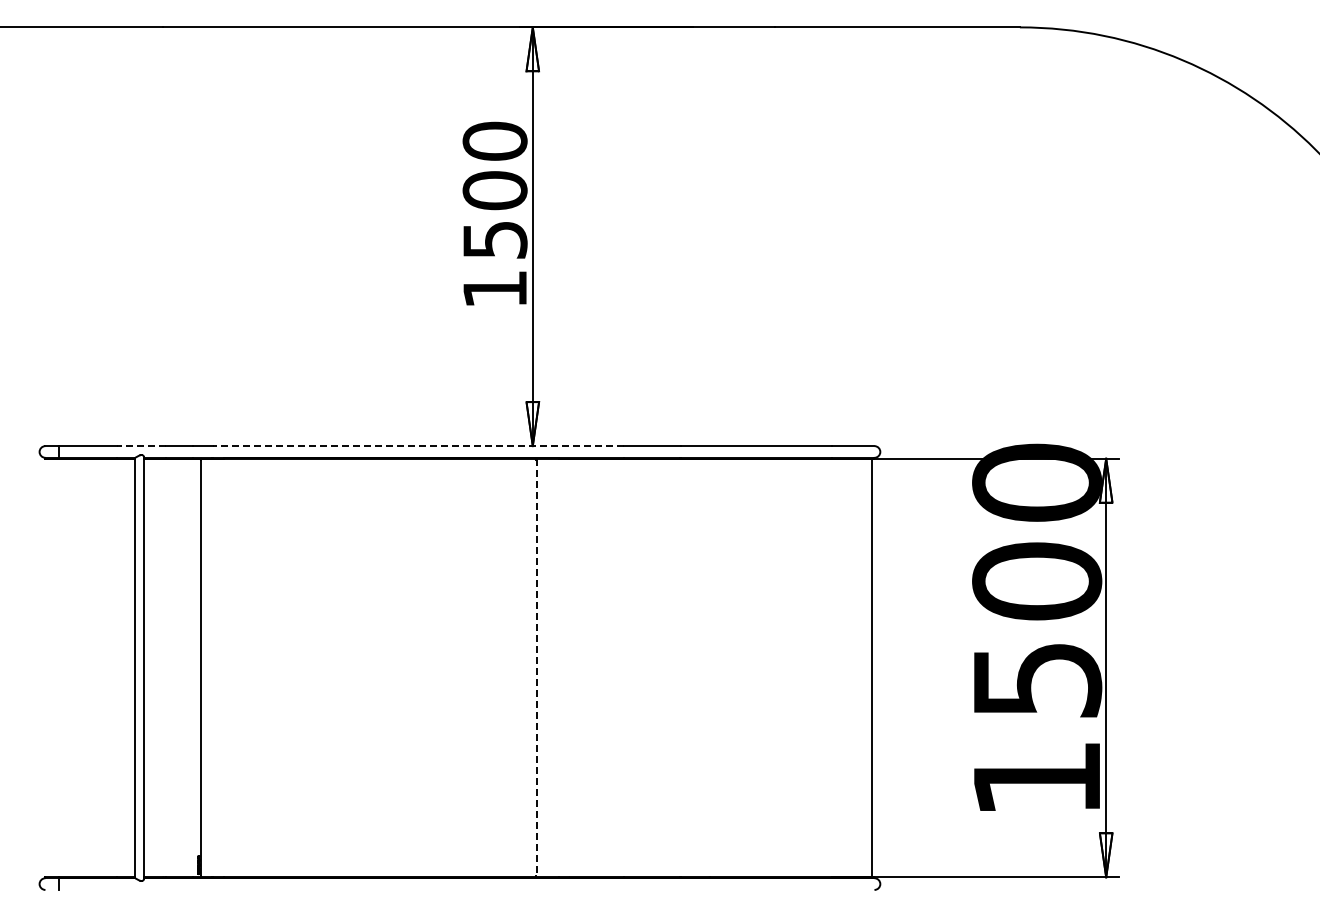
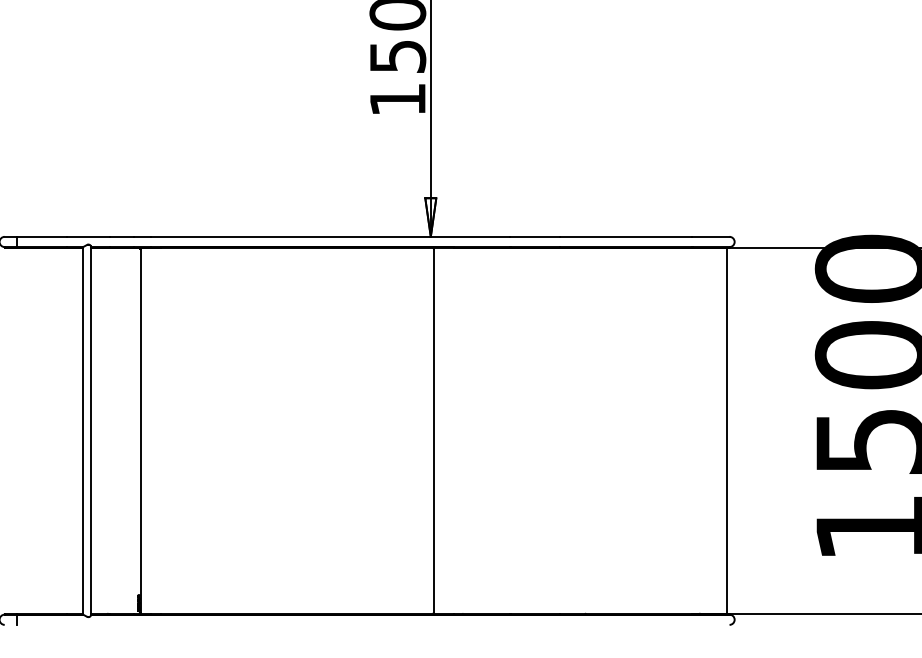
line: (141, 446) -> (88, 237), dashed -> solid
line: (418, 446) -> (330, 237), dashed -> solid
line: (537, 668) -> (434, 431), dashed -> solid

